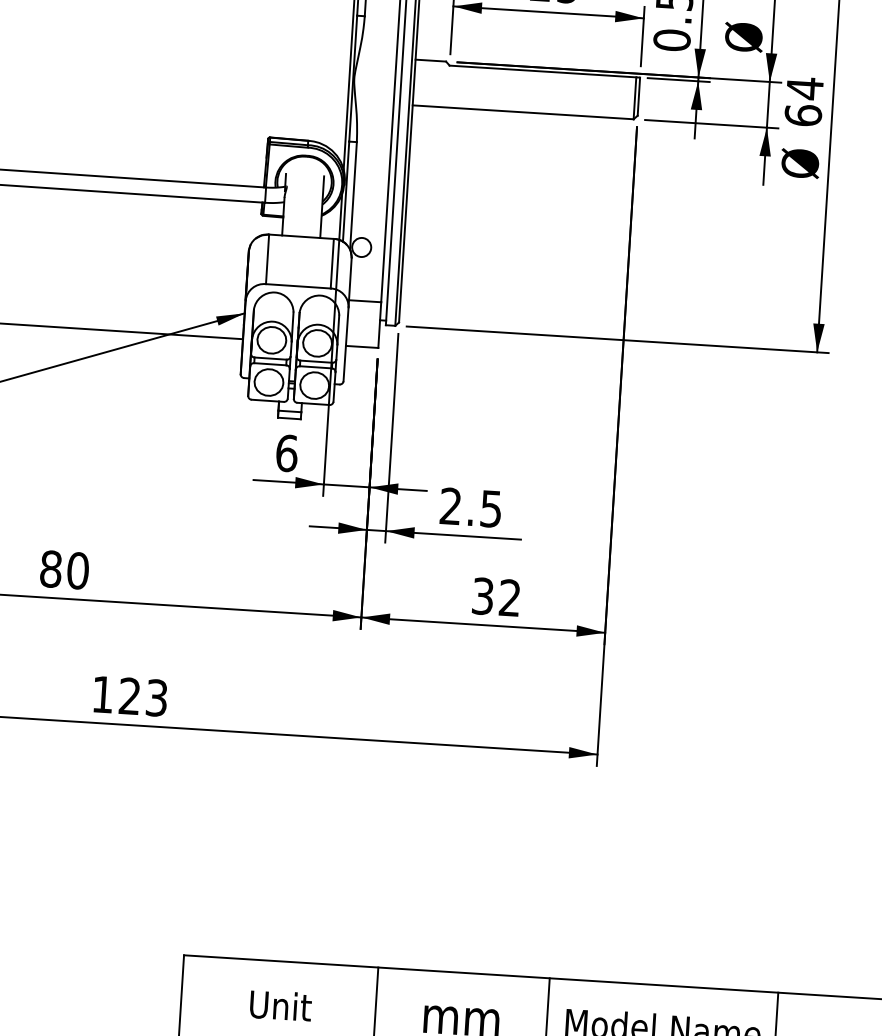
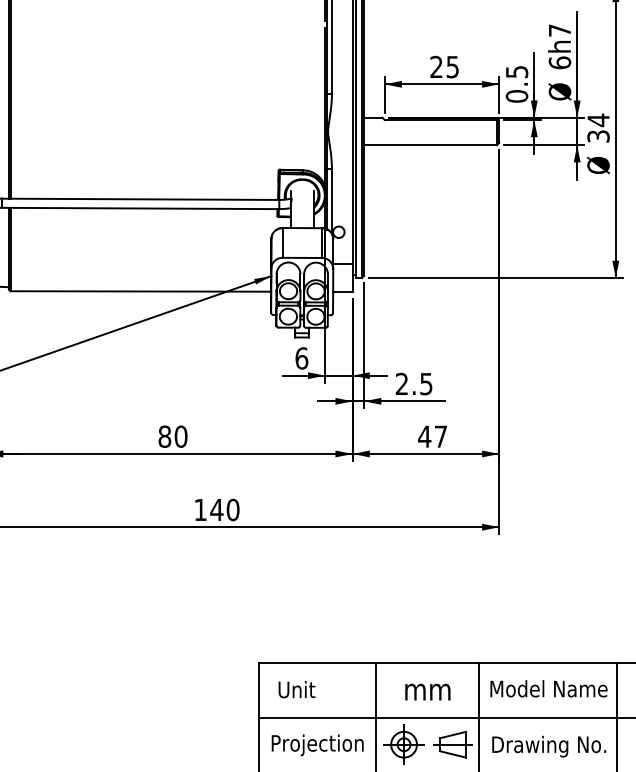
text: (803, 115) -> (598, 136), 64 -> 34
text: (495, 596) -> (432, 436), 32 -> 47
text: (142, 696) -> (224, 509), 123 -> 140
text: (280, 1005) -> (296, 689), moved

